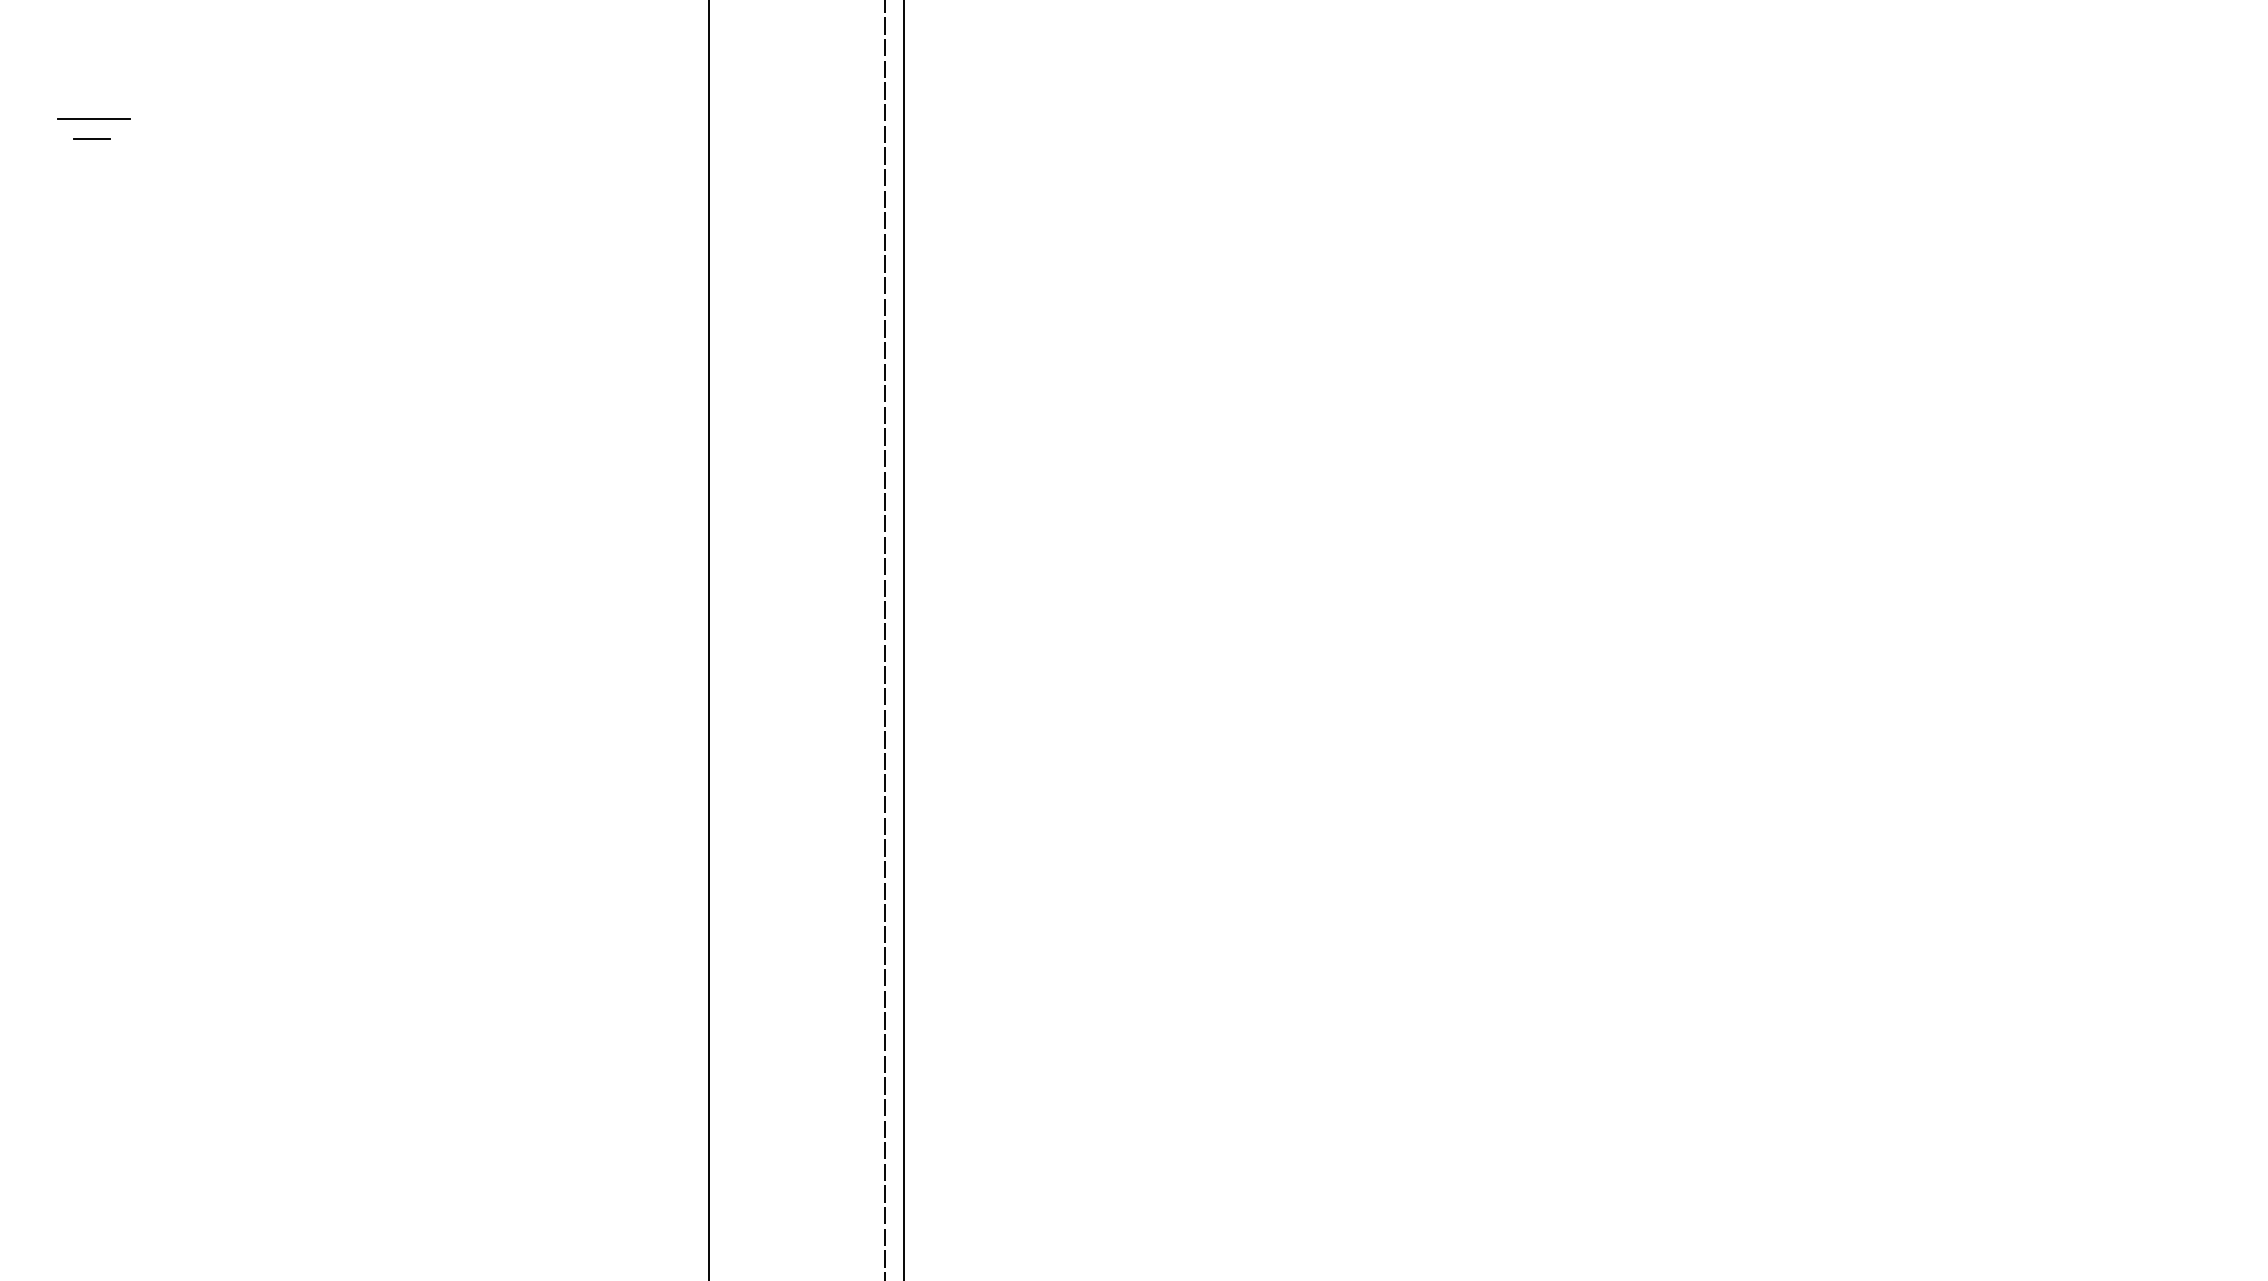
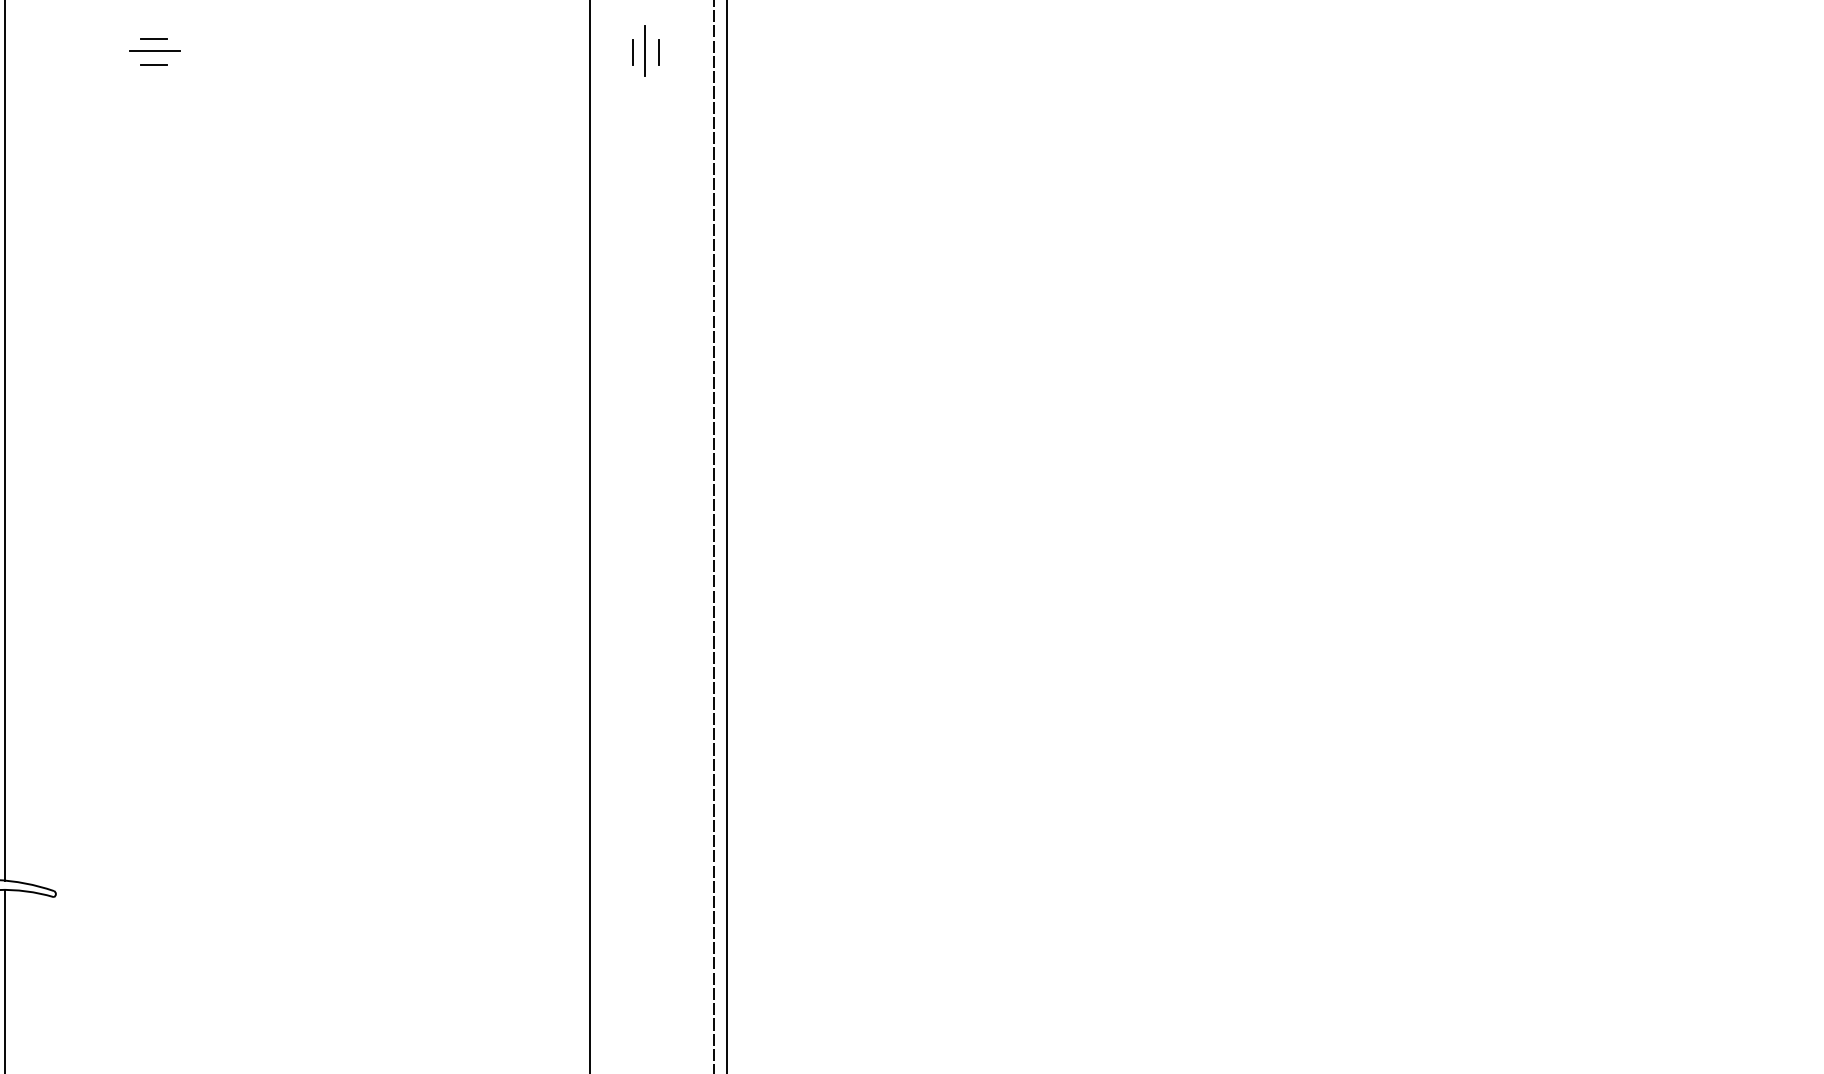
line: (91, 101) -> (153, 38), added
line: (786, 118) -> (644, 50), added
line: (769, 120) -> (632, 52), added
line: (806, 120) -> (658, 52), added

